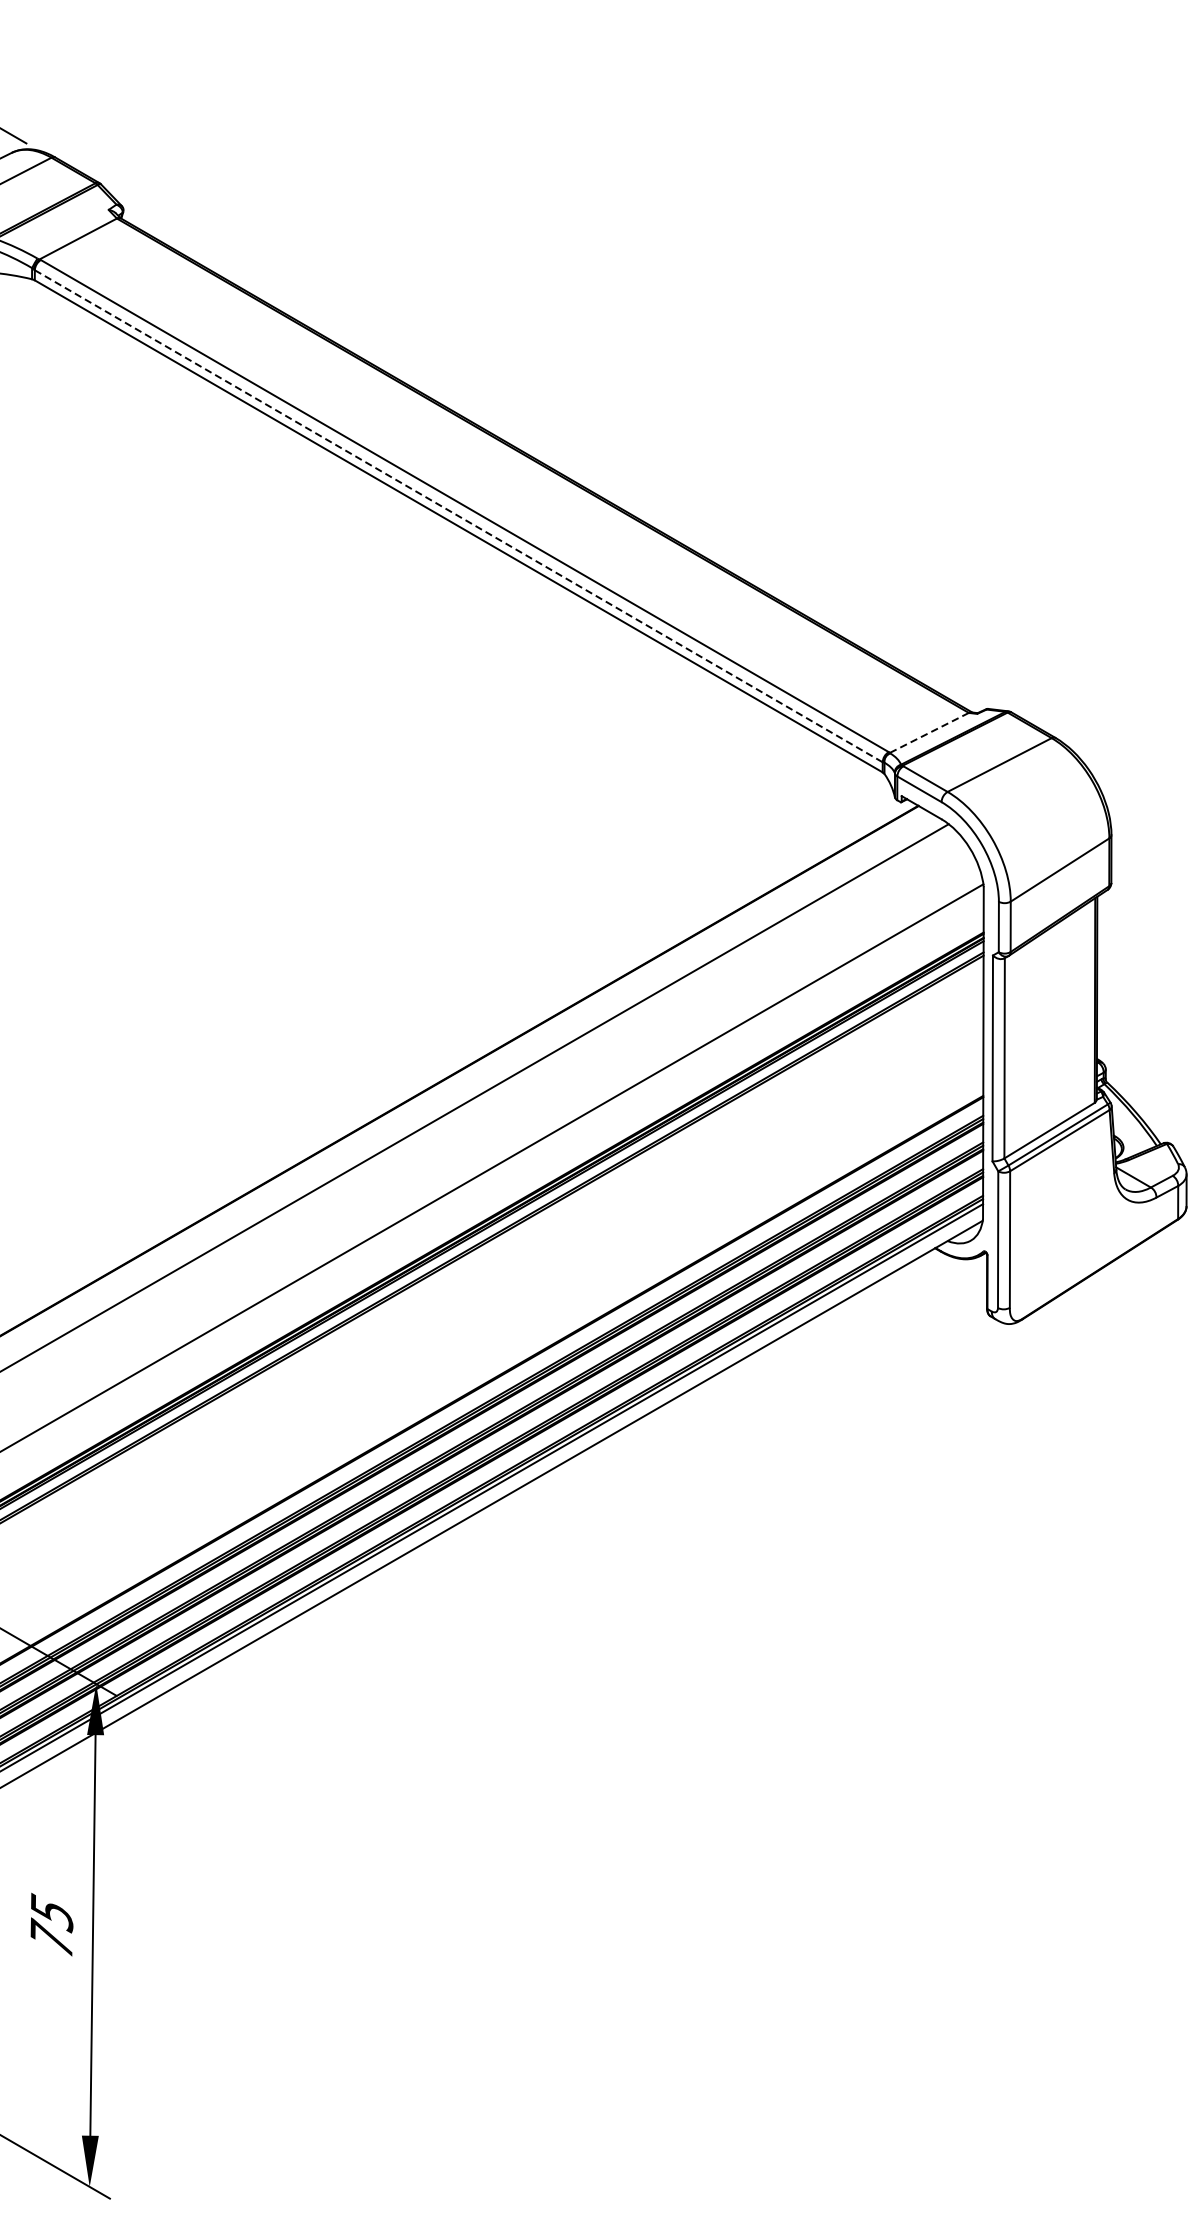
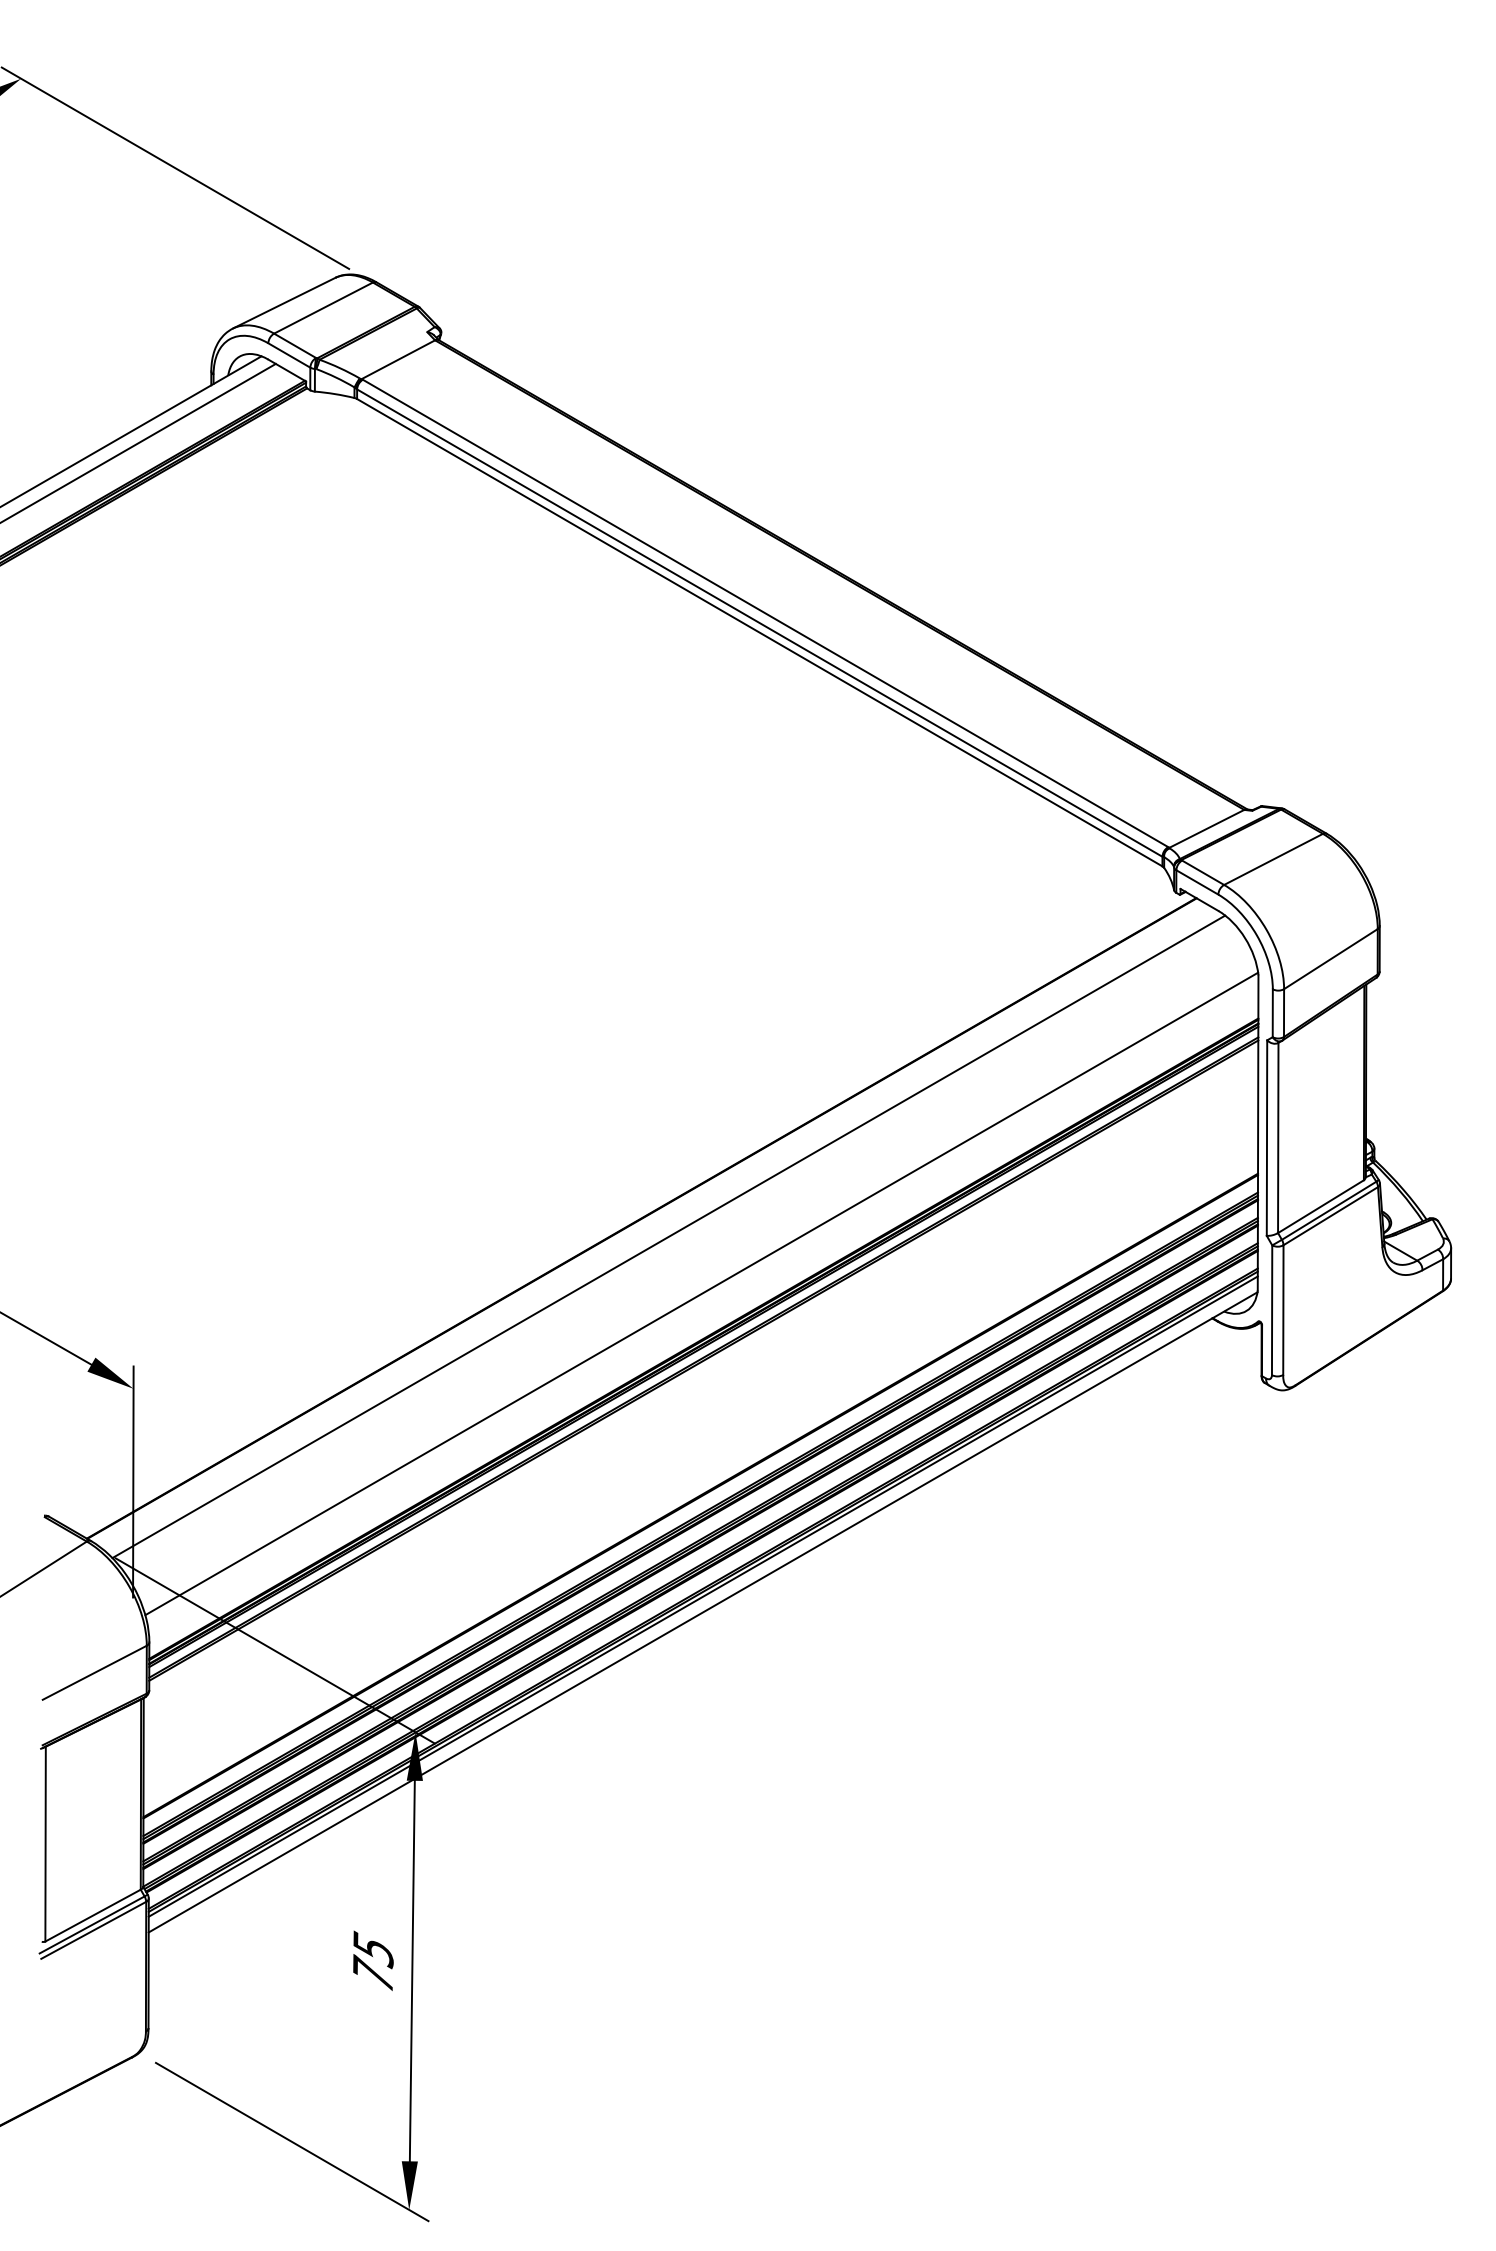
line: (458, 516) -> (759, 623), dashed -> solid
line: (929, 732) -> (1206, 828), dashed -> solid

